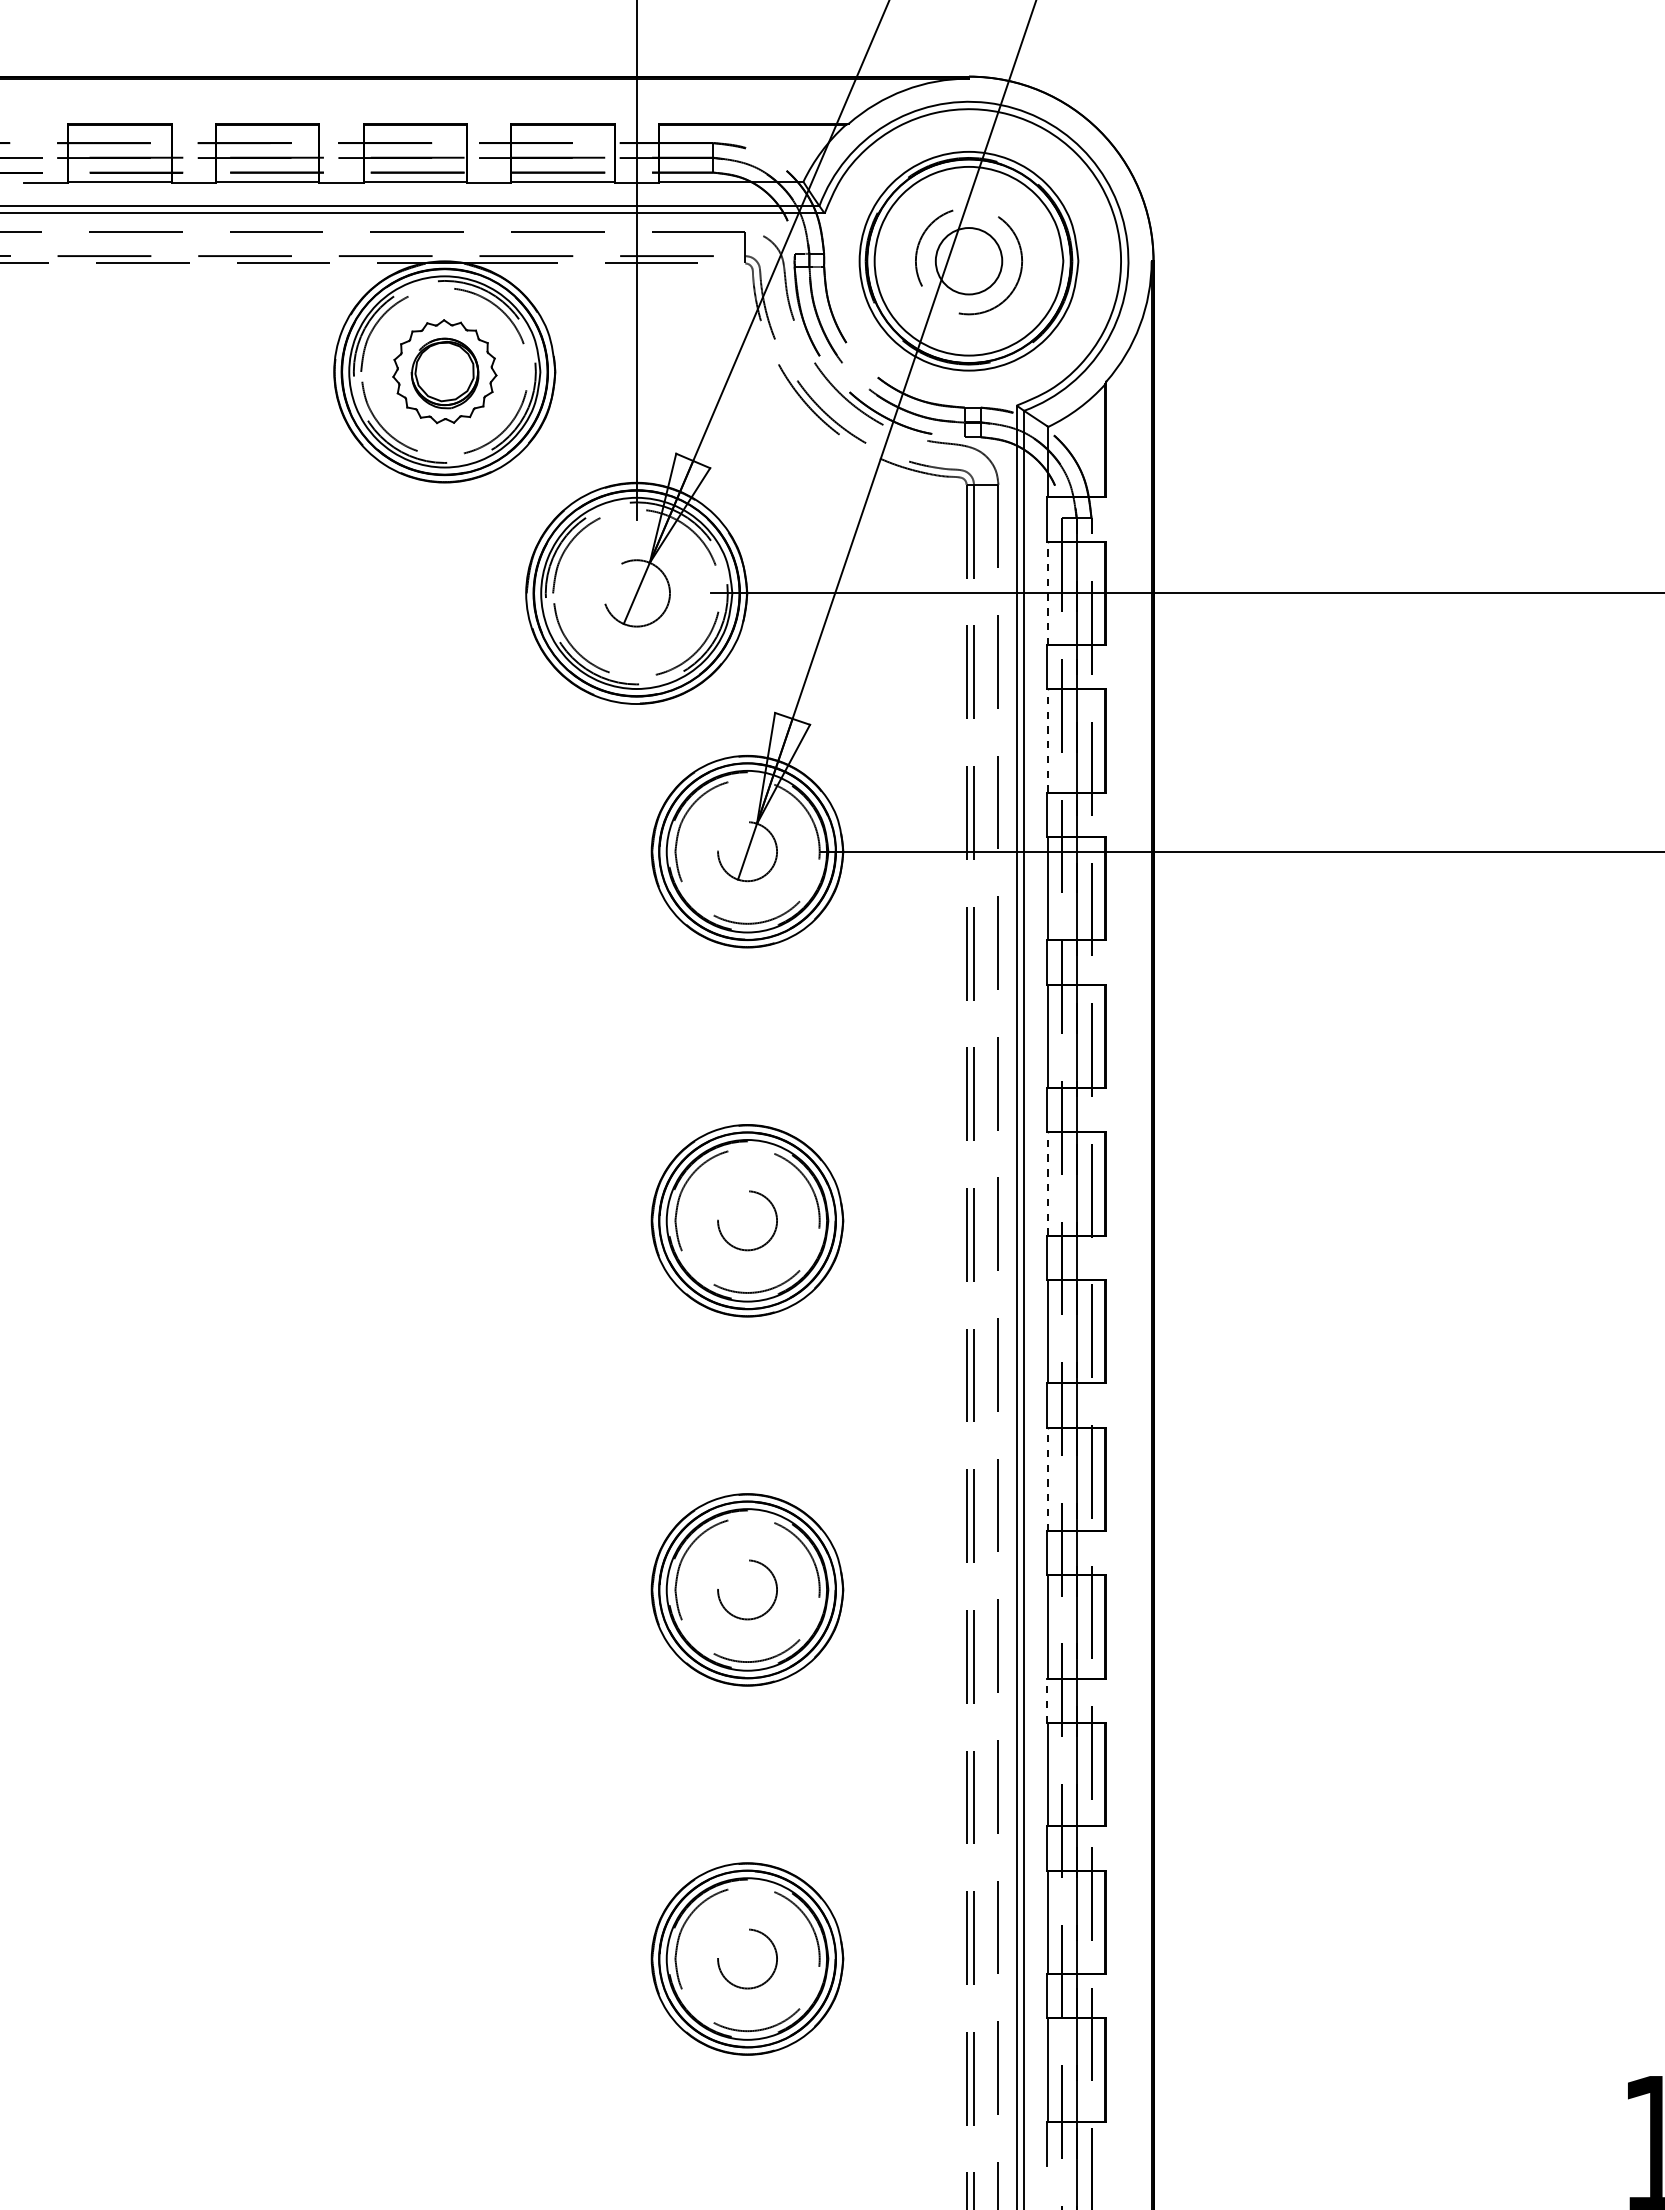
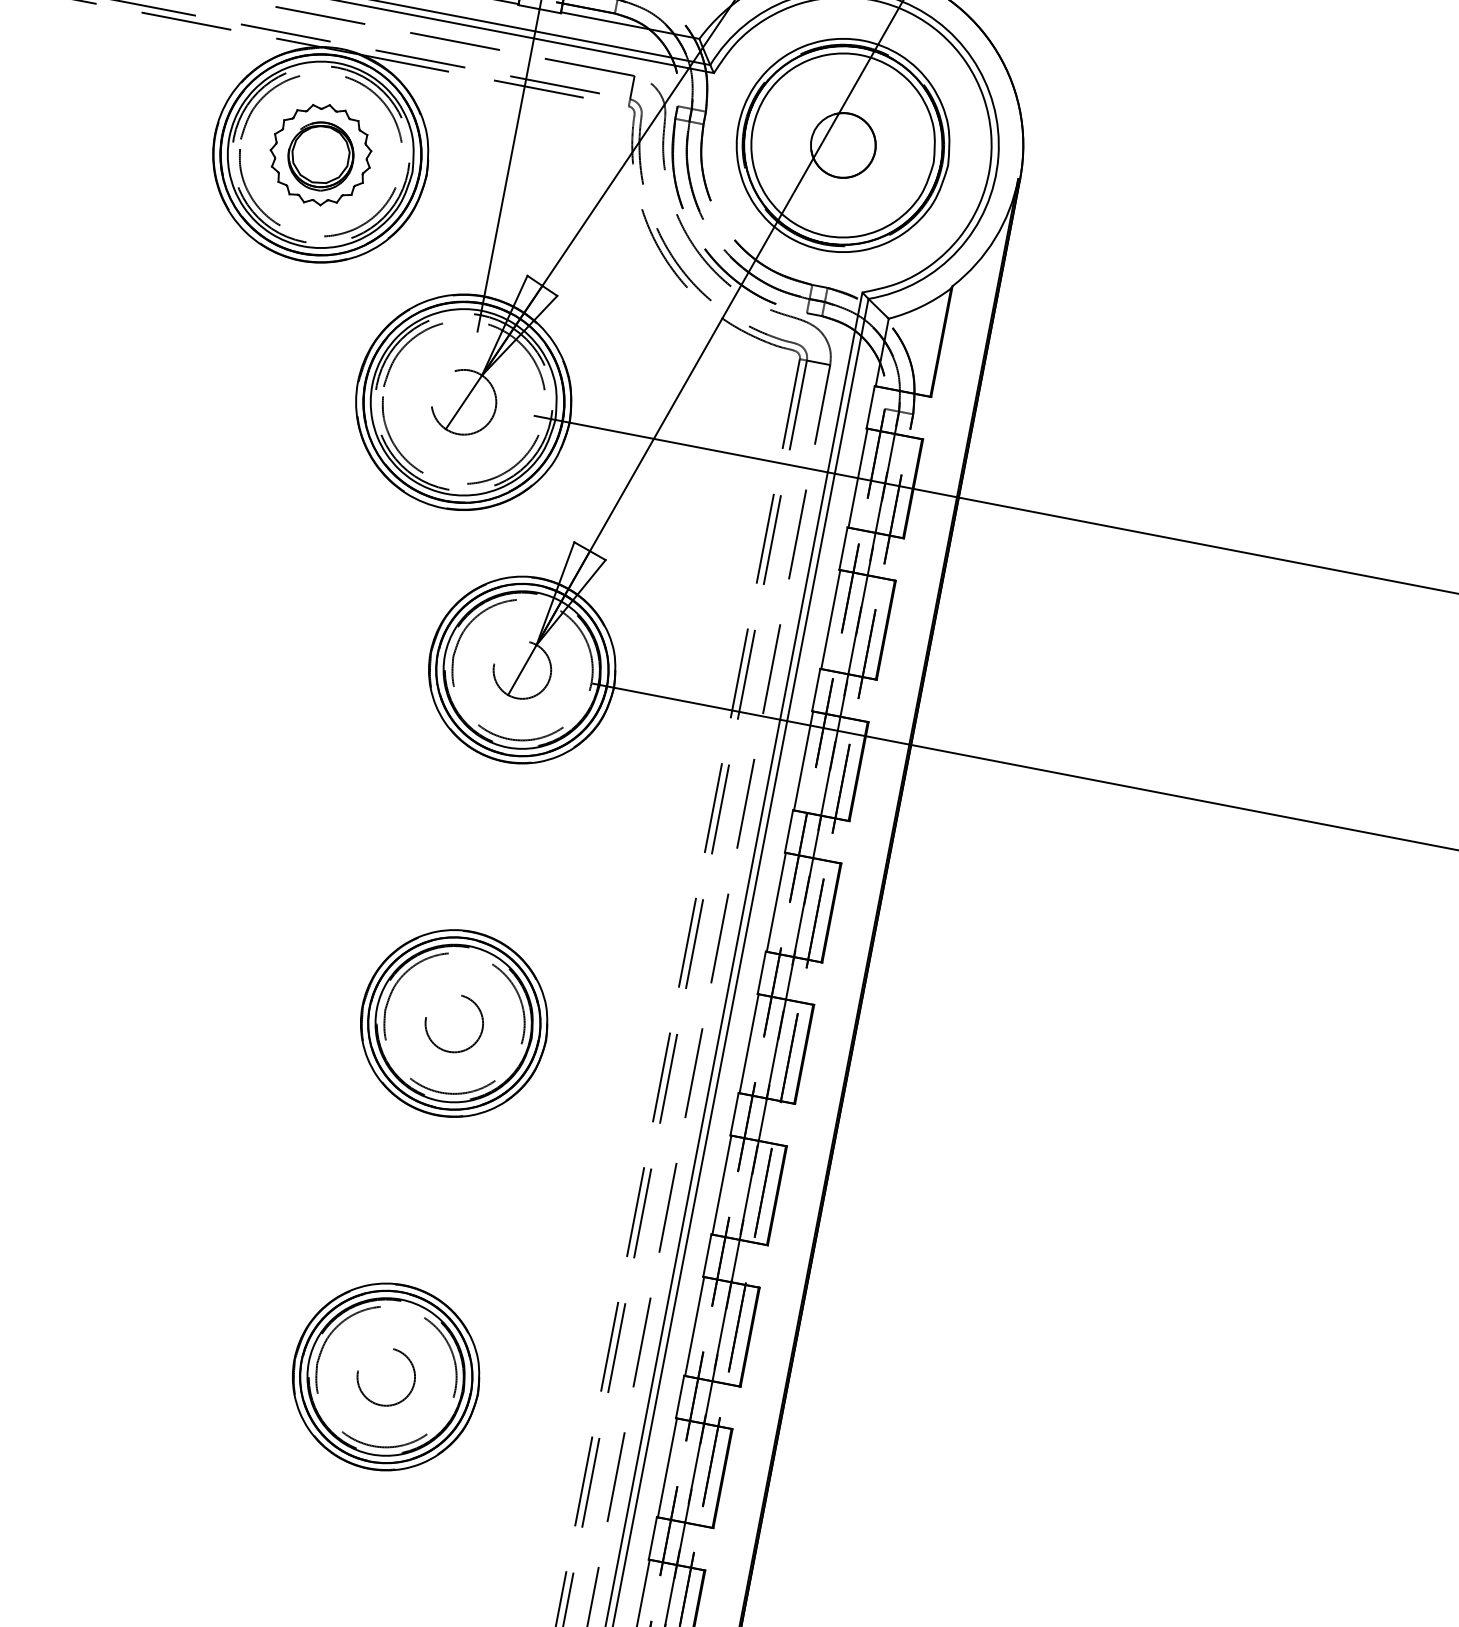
circle: (968, 261) -> (842, 145), size x0.62
line: (1048, 593) -> (858, 478), dashed -> solid
line: (1048, 741) -> (830, 620), dashed -> solid
line: (1048, 1184) -> (749, 1044), dashed -> solid
line: (1048, 1479) -> (694, 1326), dashed -> solid
line: (1047, 1700) -> (653, 1538), dashed -> solid

